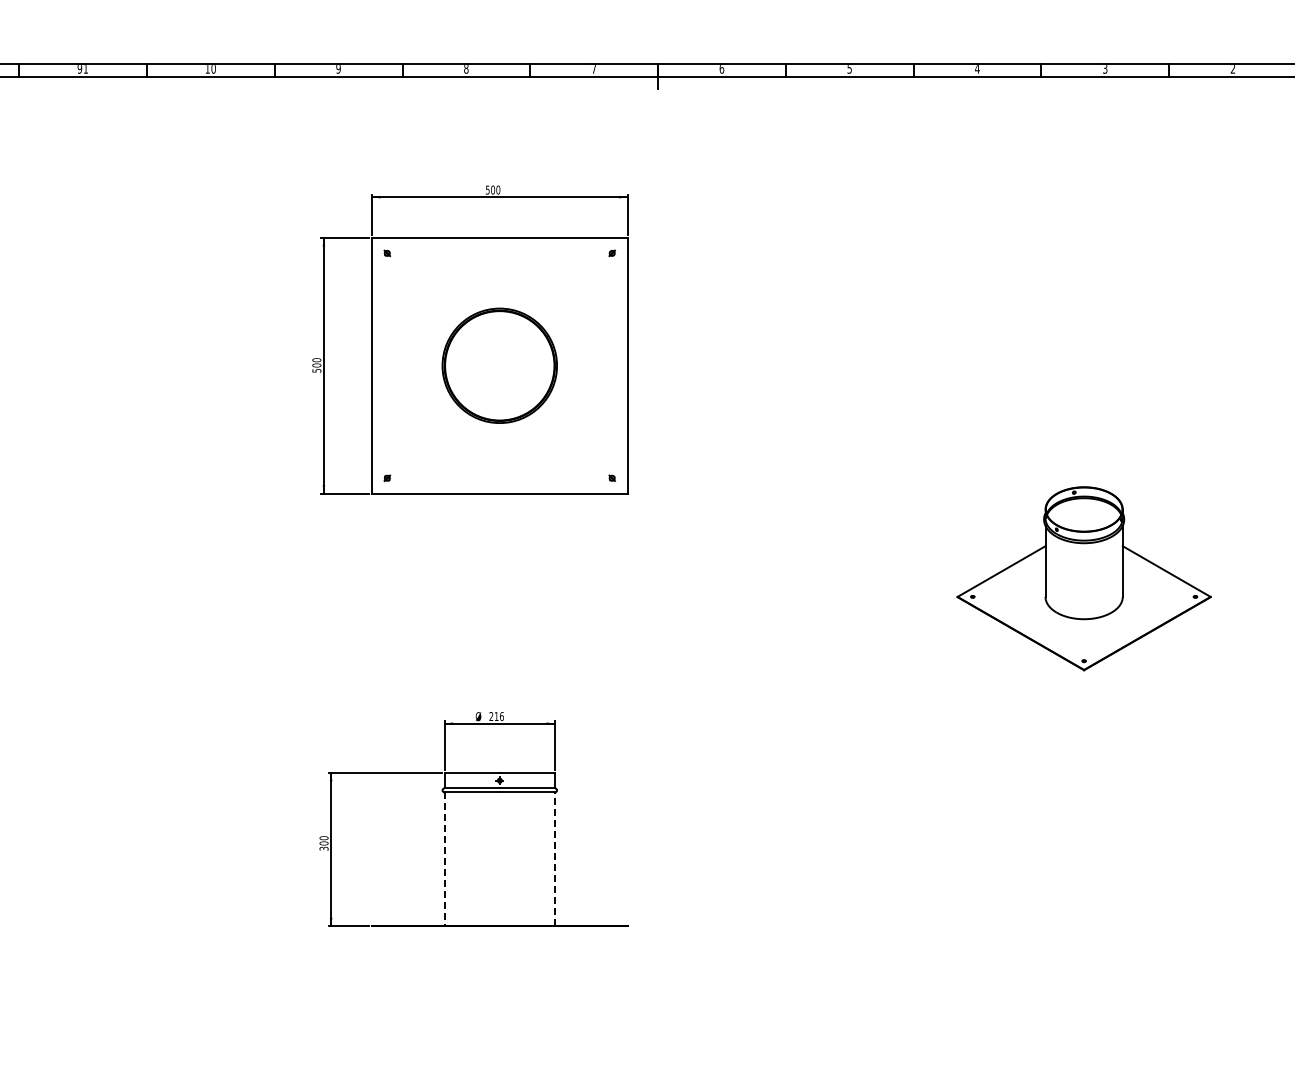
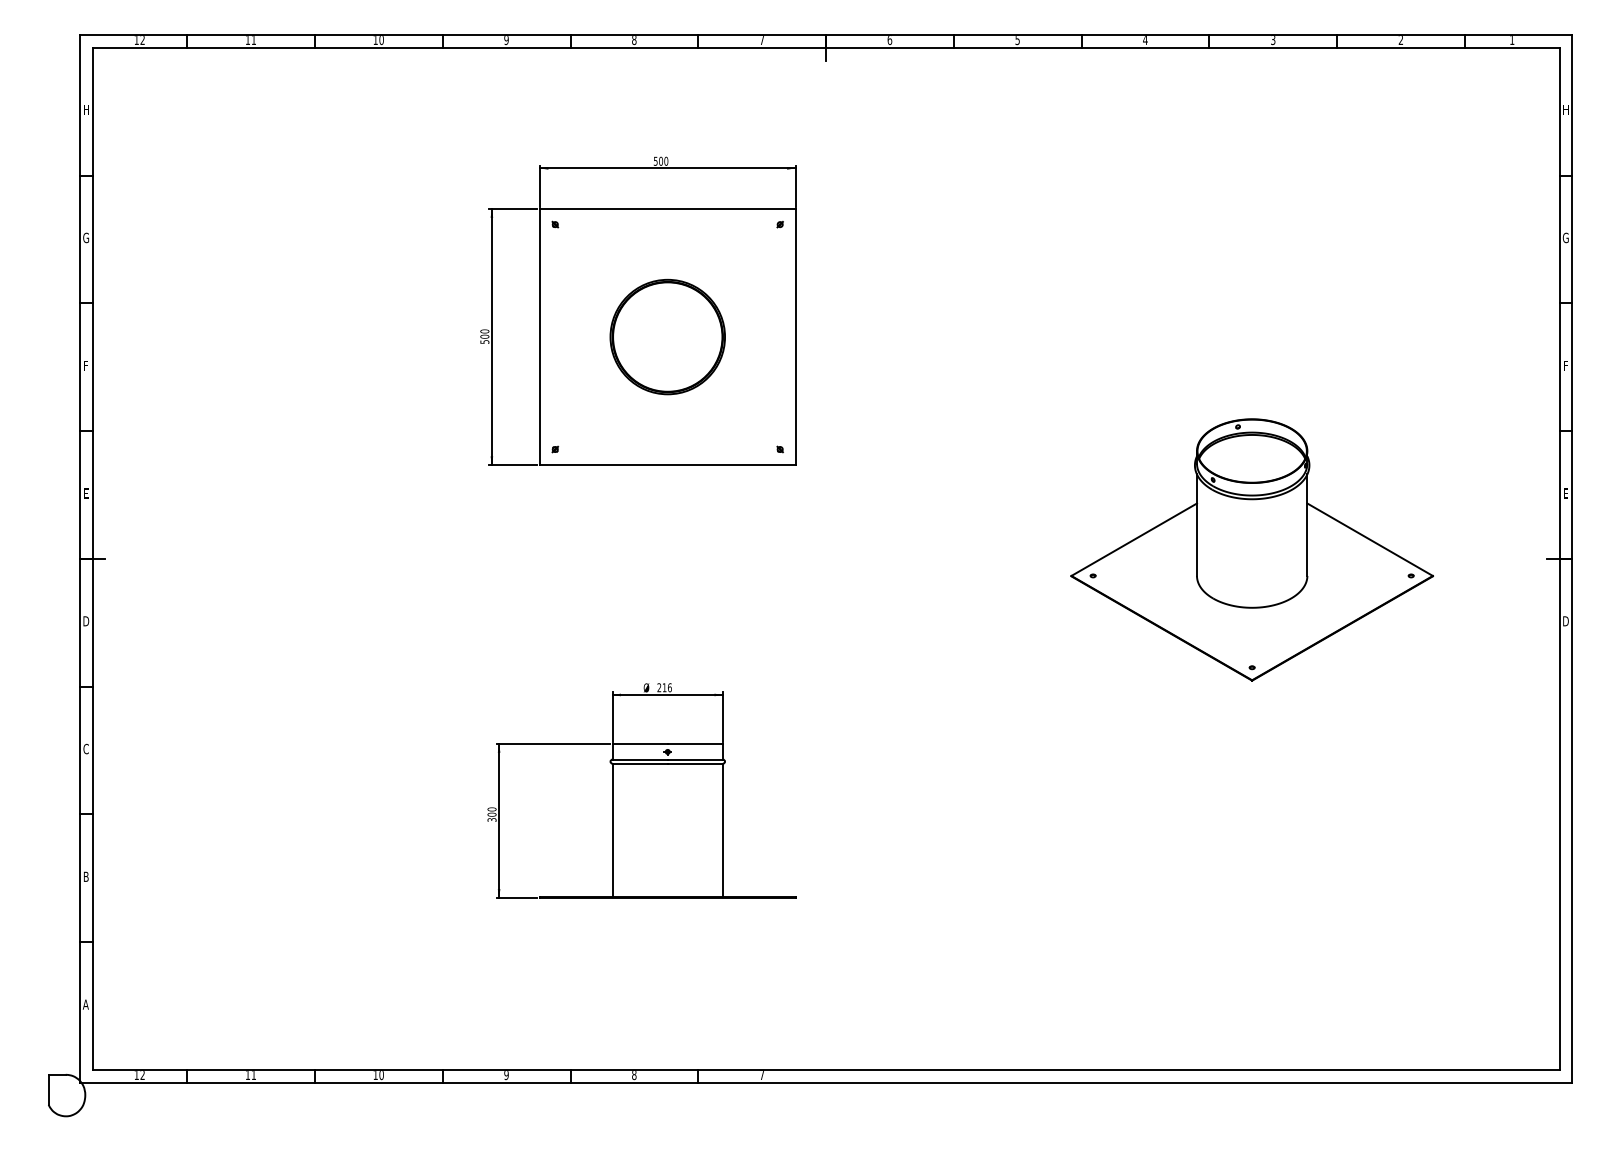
text: (79, 69) -> (247, 40), 91 -> 11
part: (1083, 578) -> (1251, 549), size x1.43
line: (444, 859) -> (612, 830), dashed -> solid
line: (554, 859) -> (722, 830), dashed -> solid

